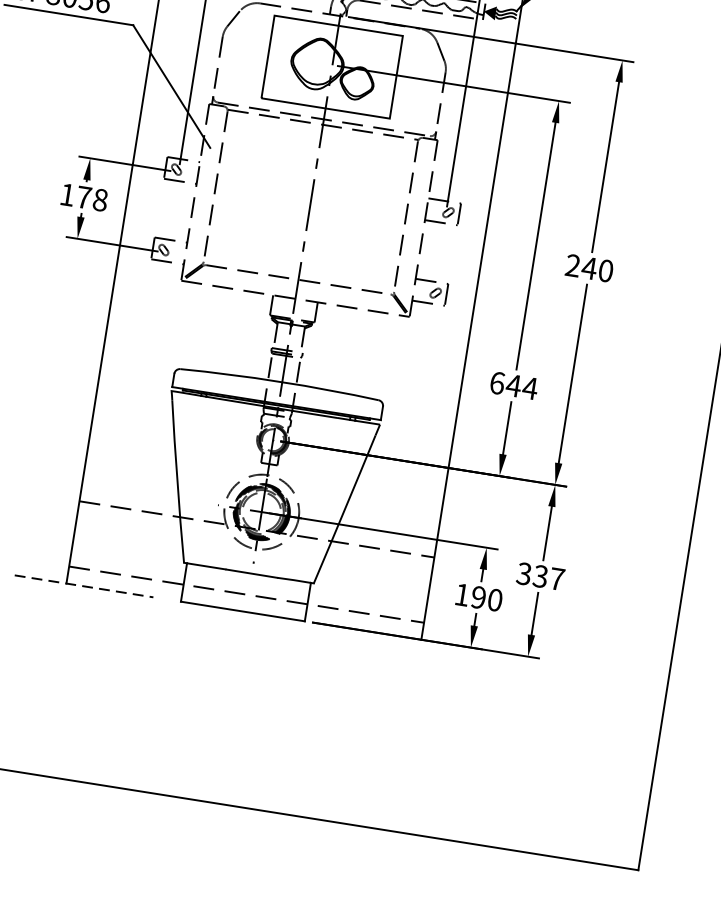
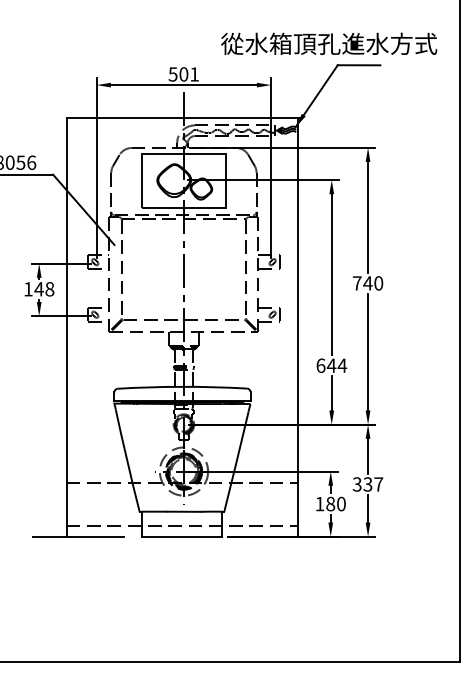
text: (82, 197) -> (38, 289), 178 -> 148
text: (571, 265) -> (356, 283), 240 -> 740
line: (84, 586) -> (78, 536), dashed -> solid
text: (478, 596) -> (330, 503), 190 -> 180

